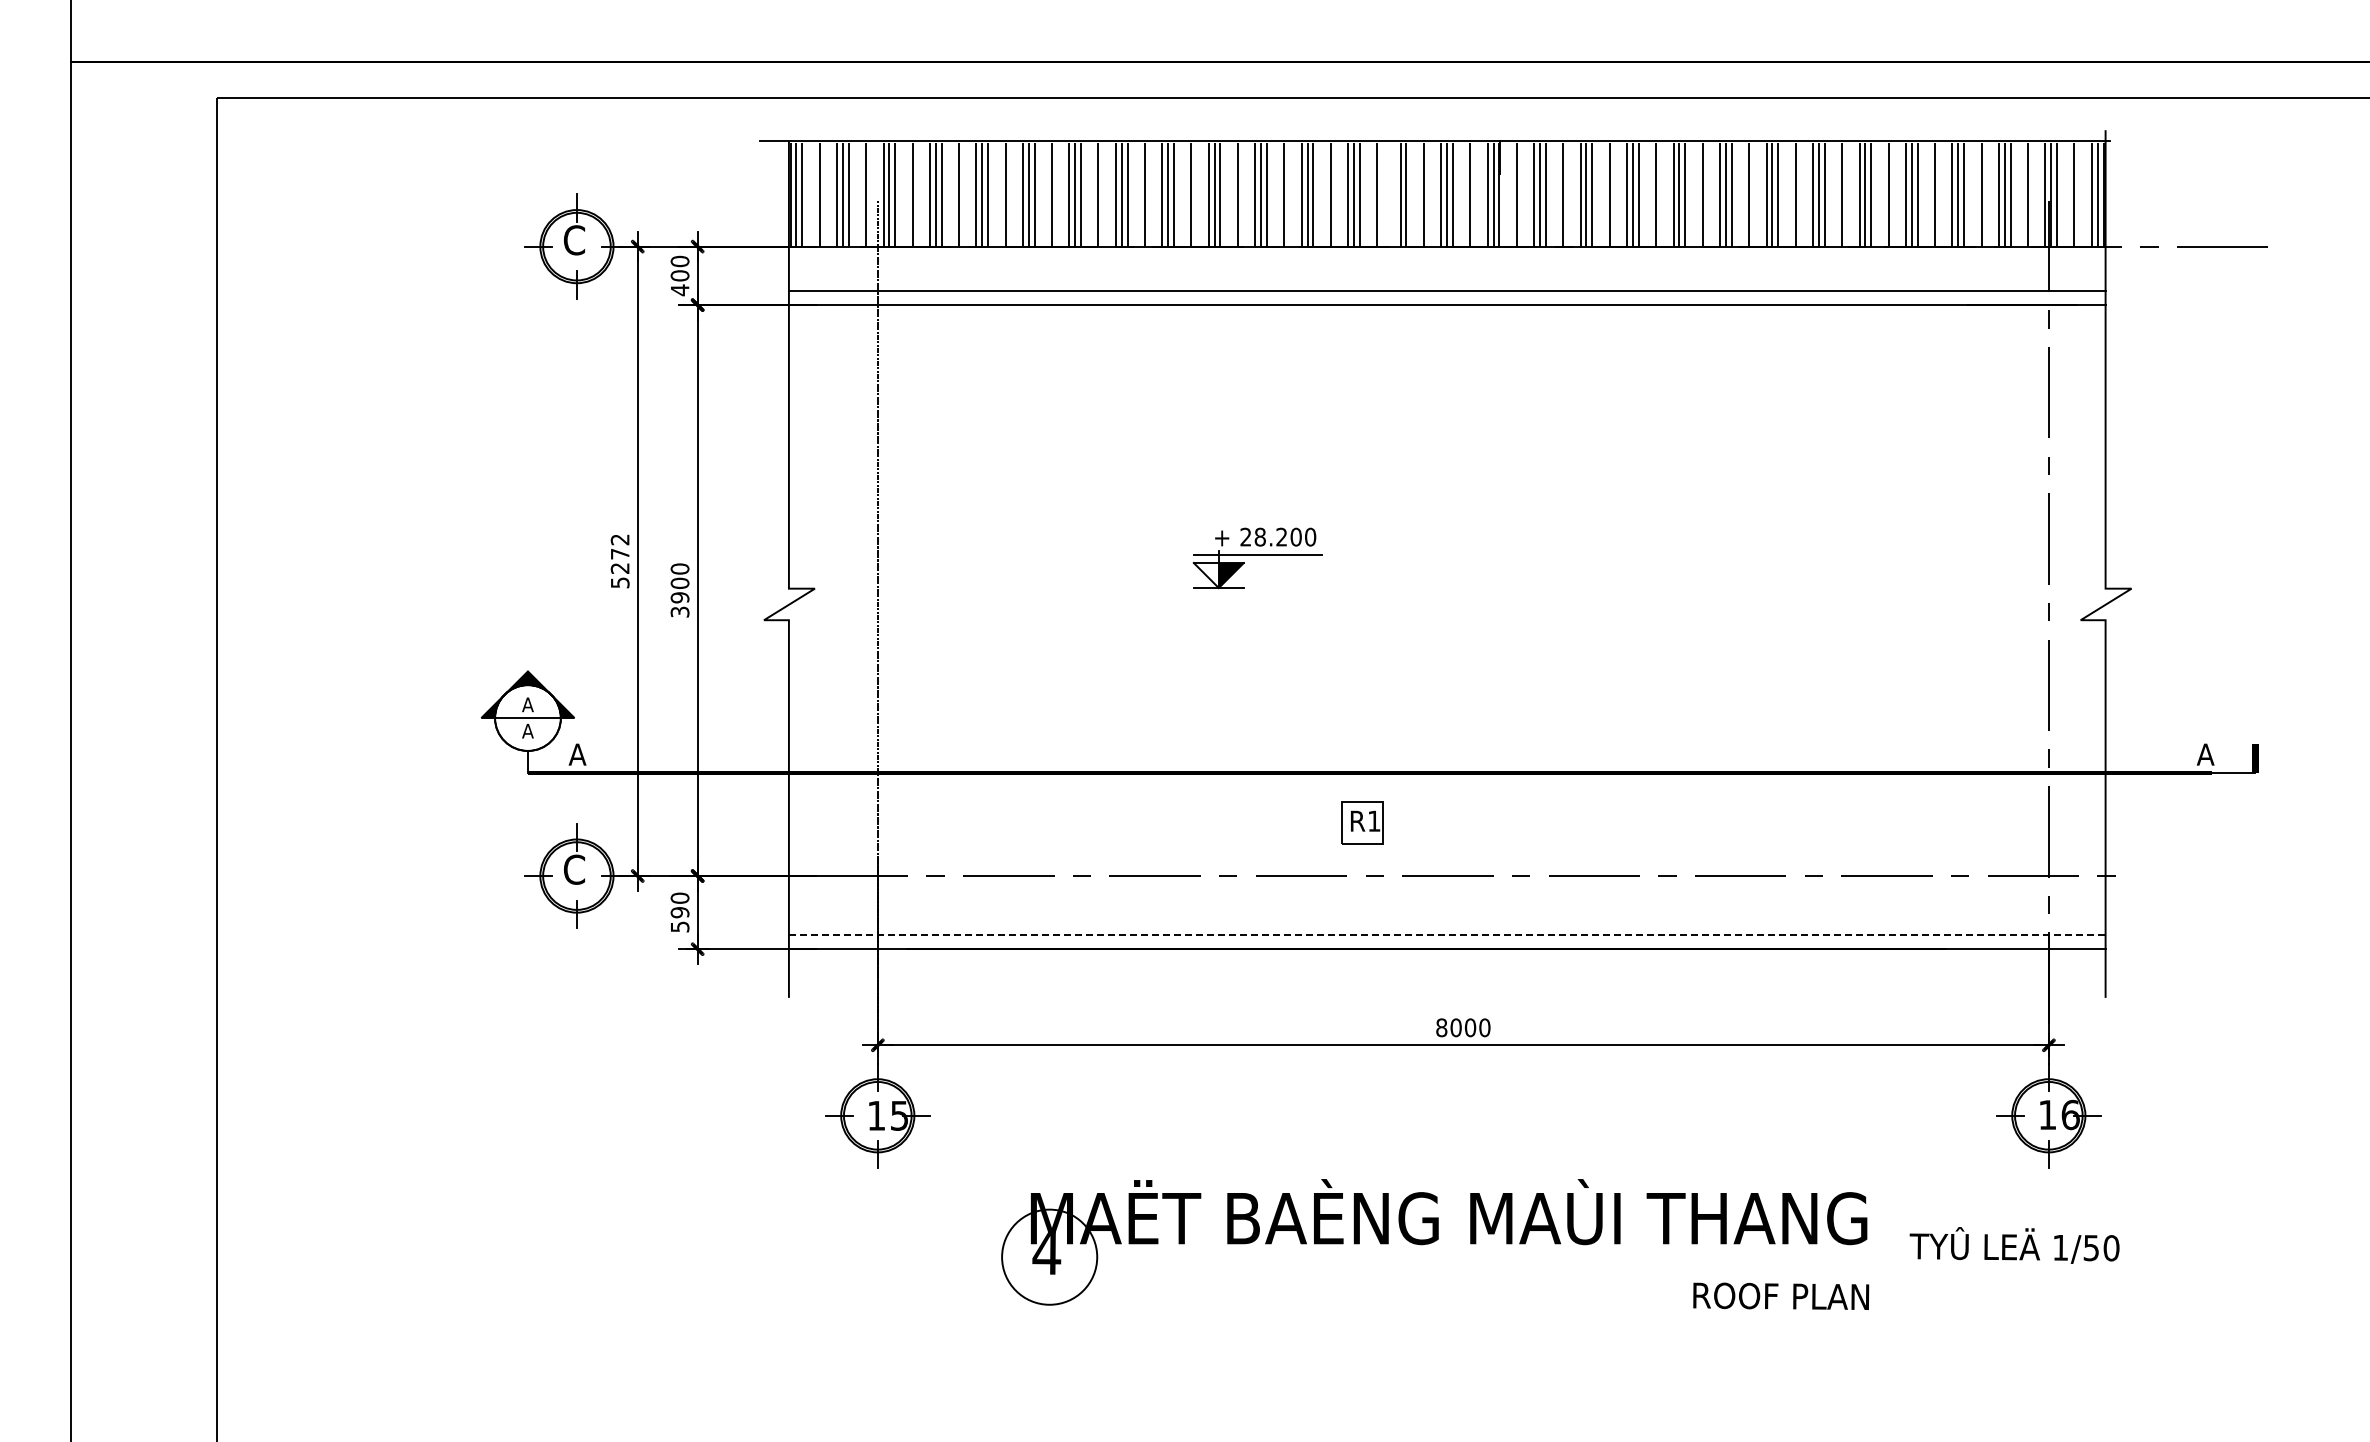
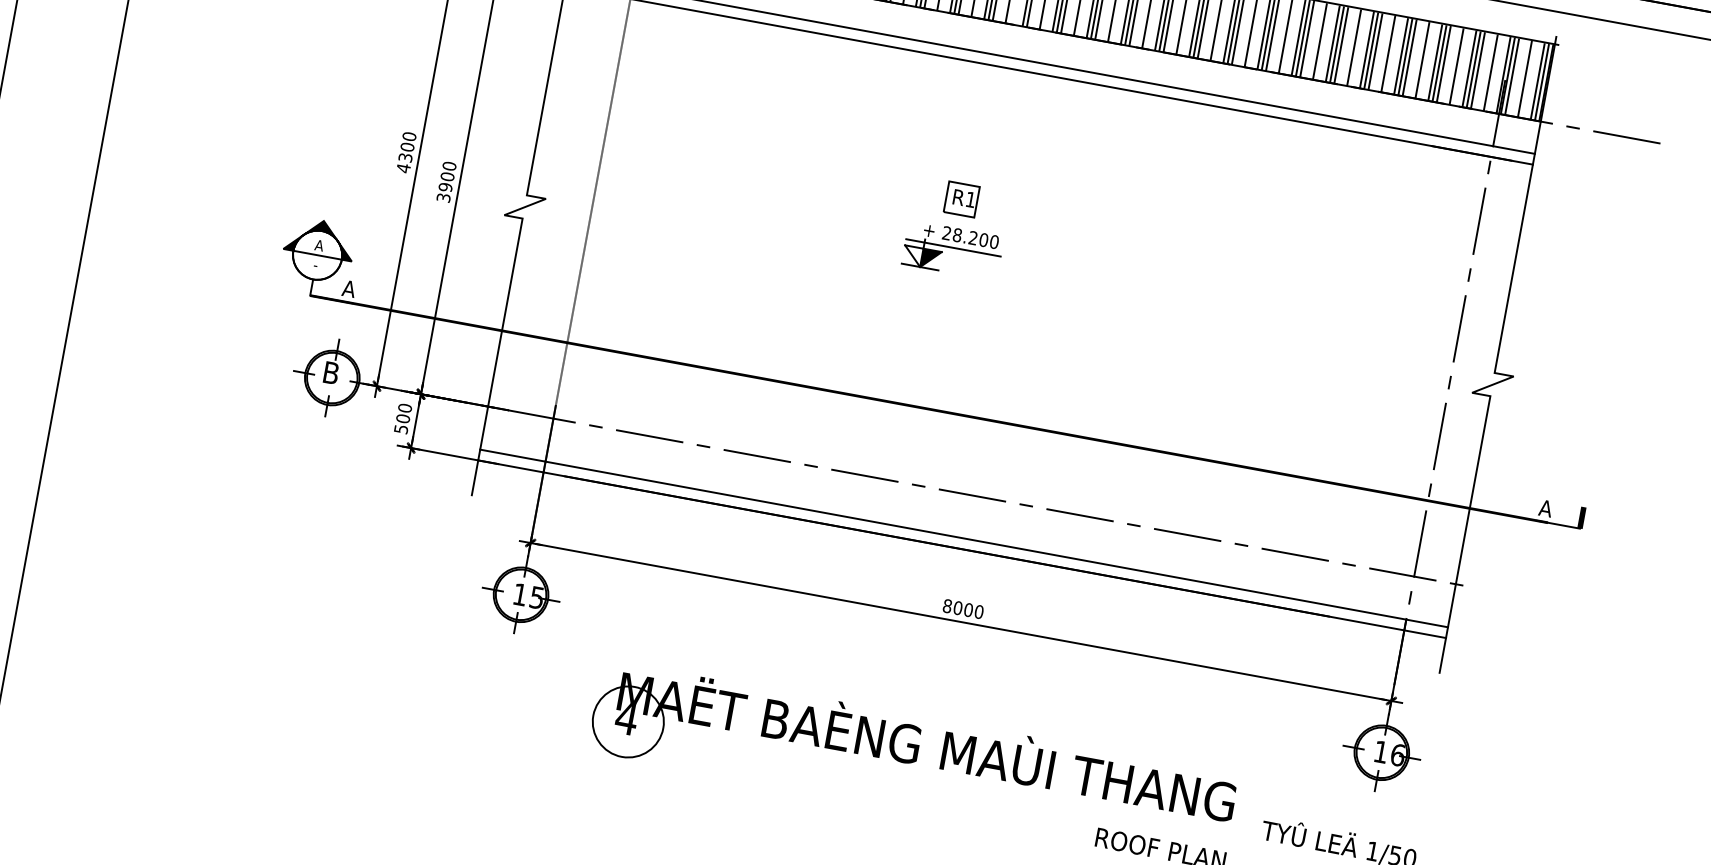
part: (1257, 558) -> (952, 250), moved
text: (619, 561) -> (406, 152), 5272 -> 4300
text: (527, 730) -> (315, 264), A -> -
part: (1362, 822) -> (961, 199), moved
text: (574, 869) -> (331, 372), C -> B
text: (680, 912) -> (403, 418), 590 -> 500
line: (1447, 934) -> (964, 538), dashed -> solid

